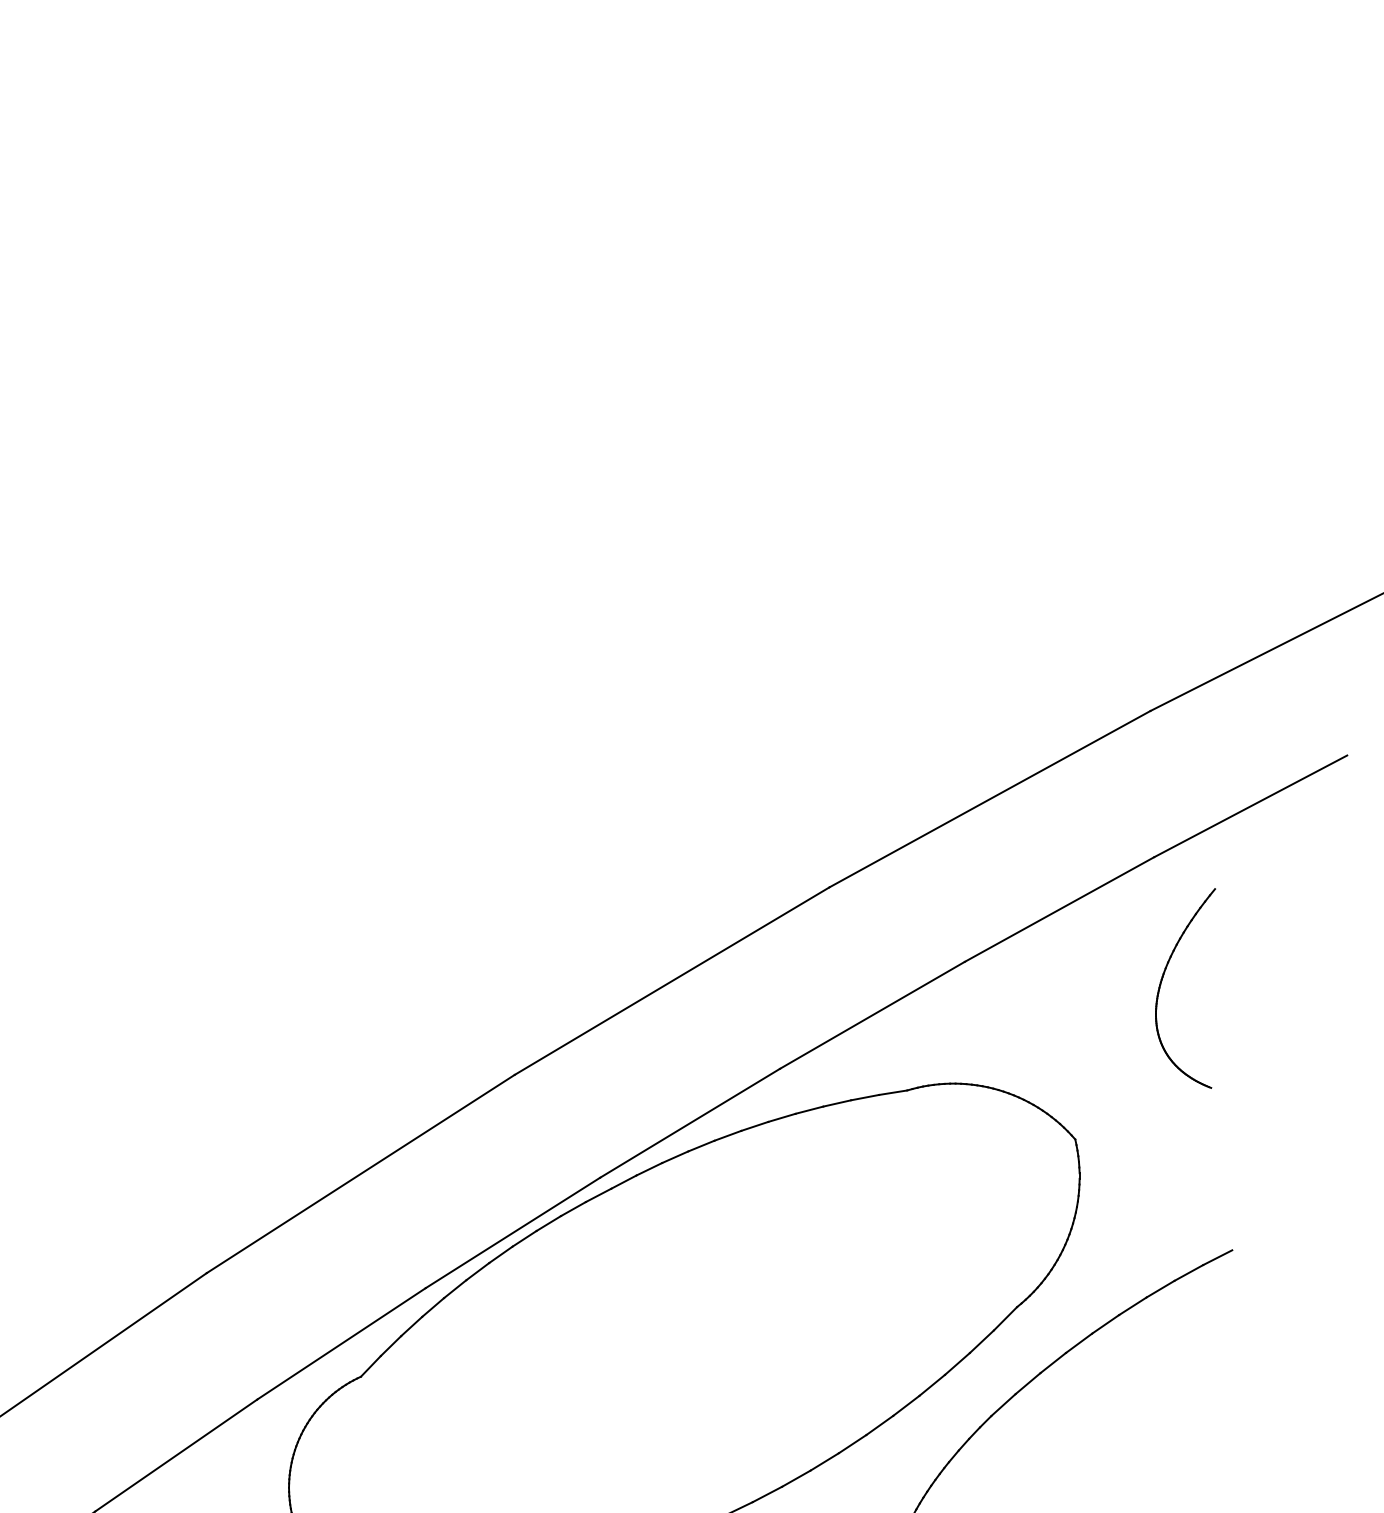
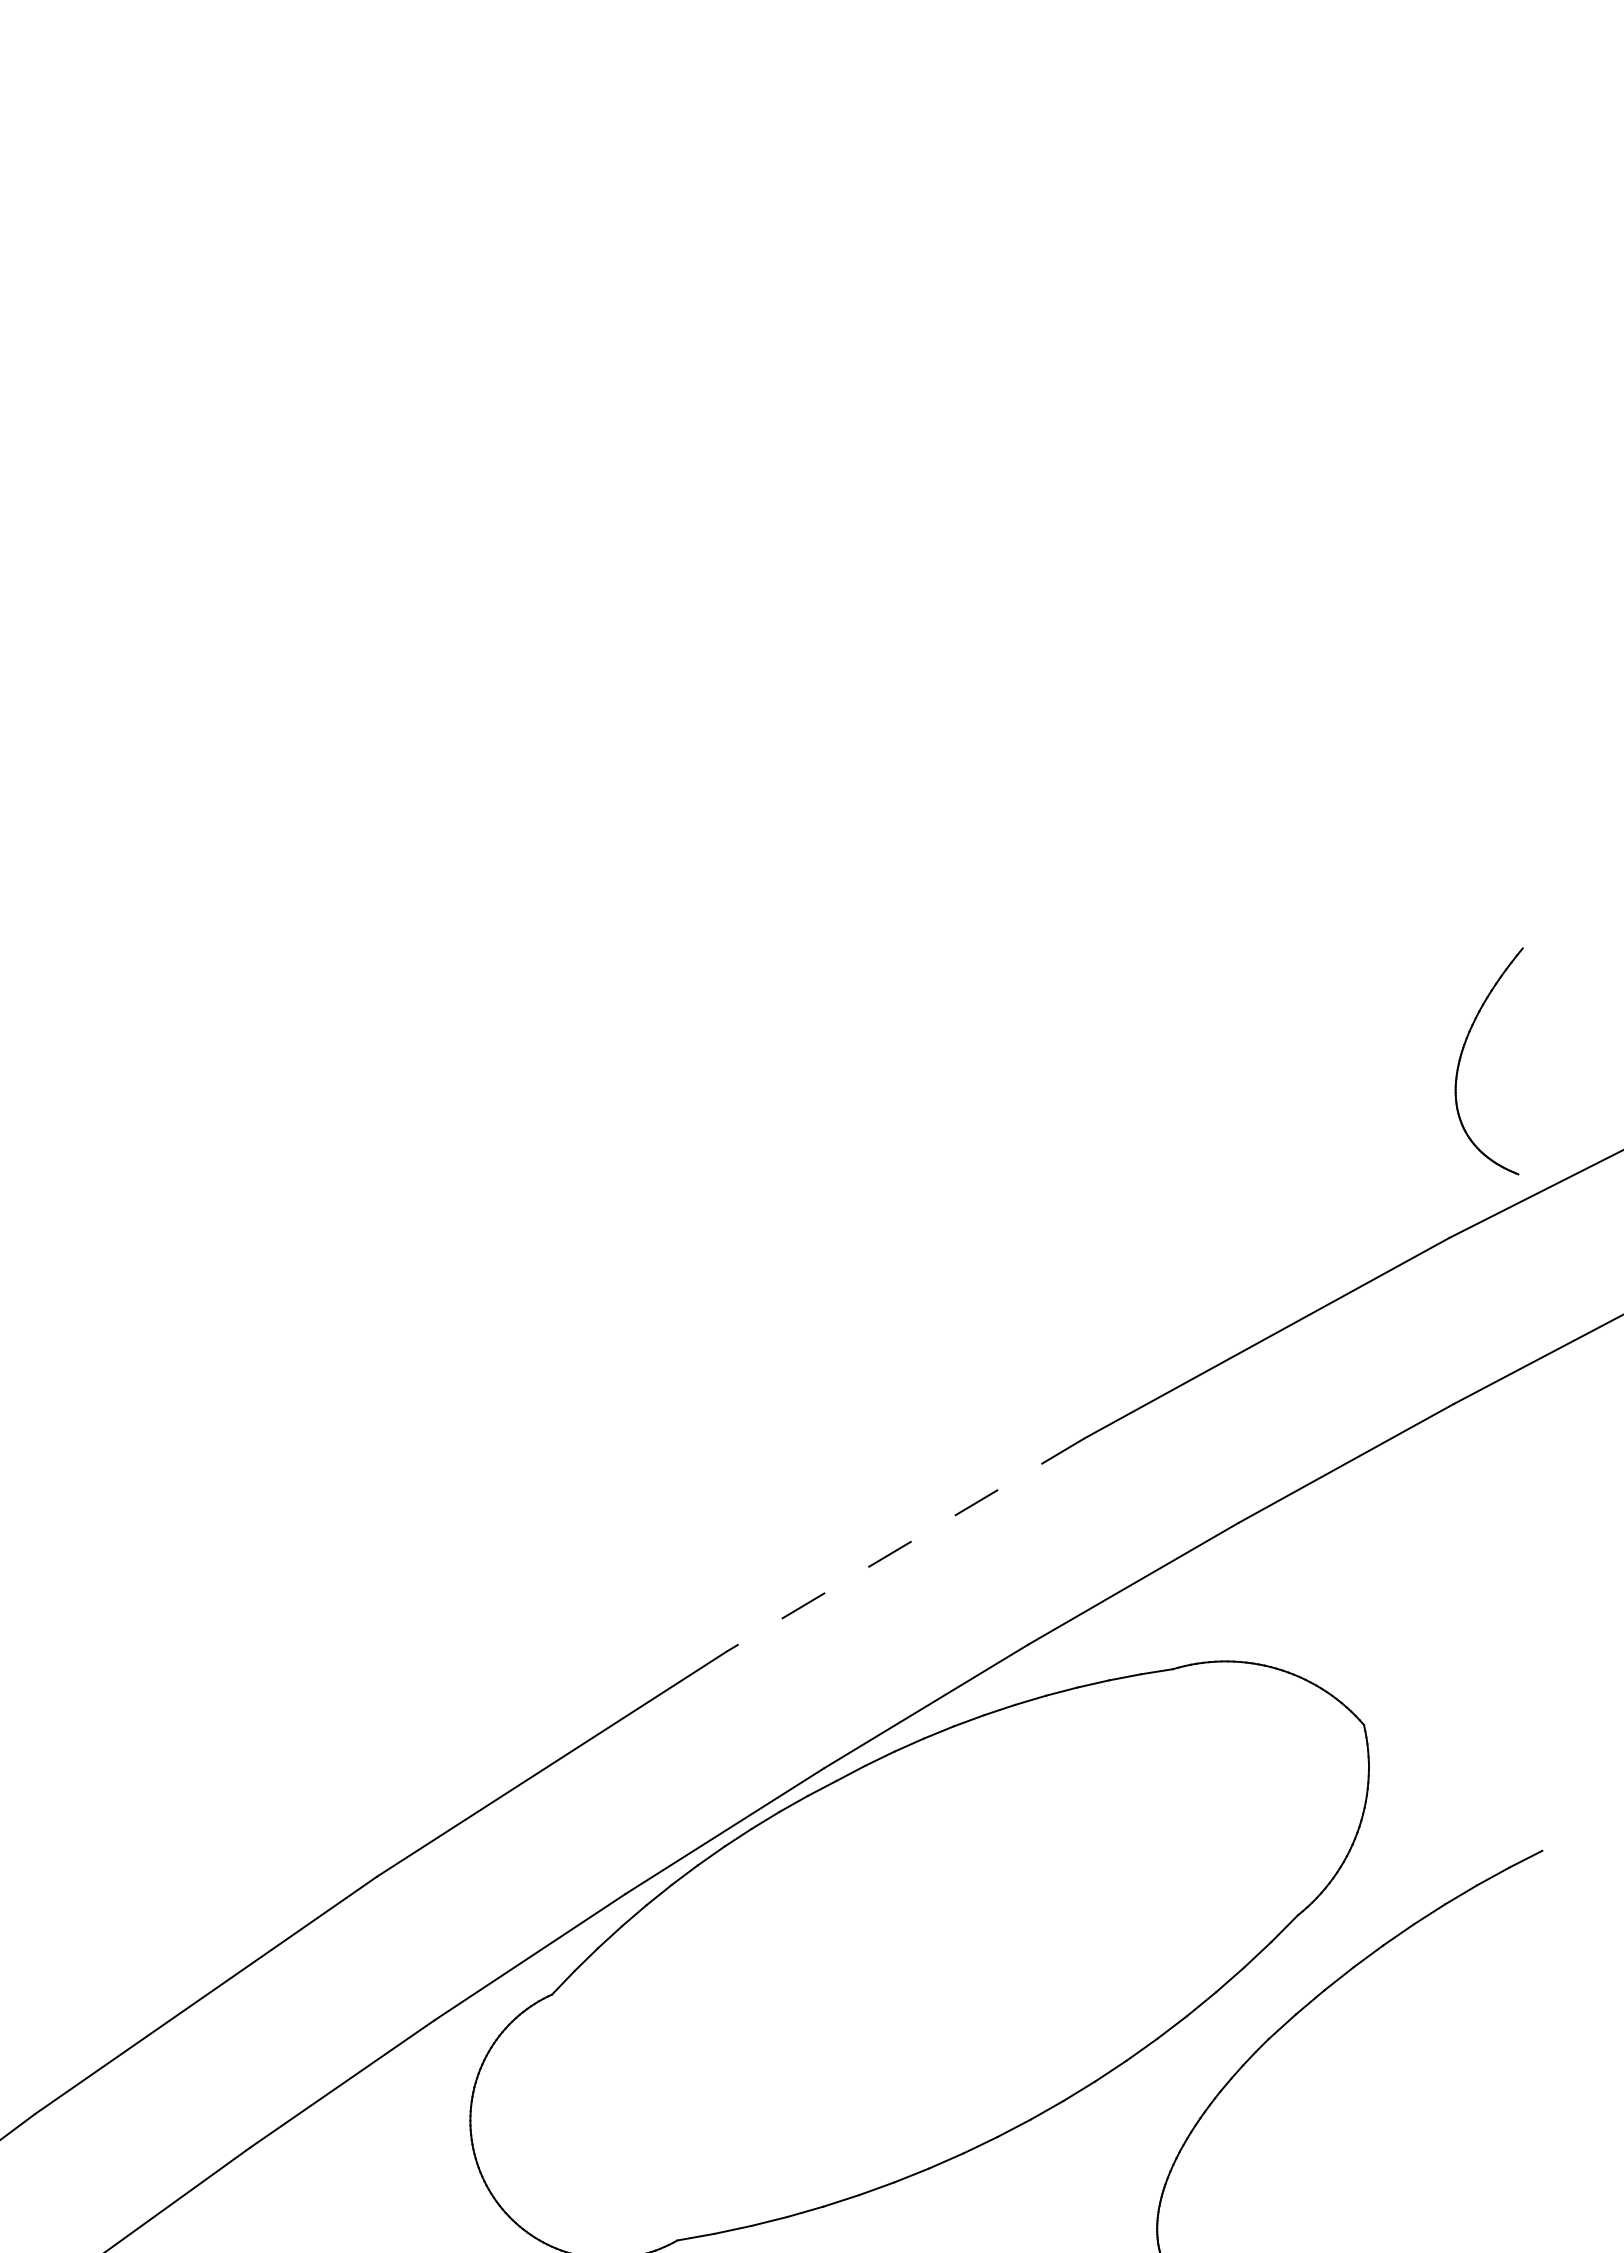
part: (1162, 979) -> (1463, 1051), moved
line: (671, 981) -> (905, 1545), solid -> dashed

